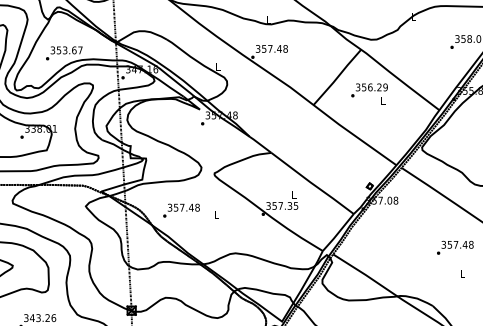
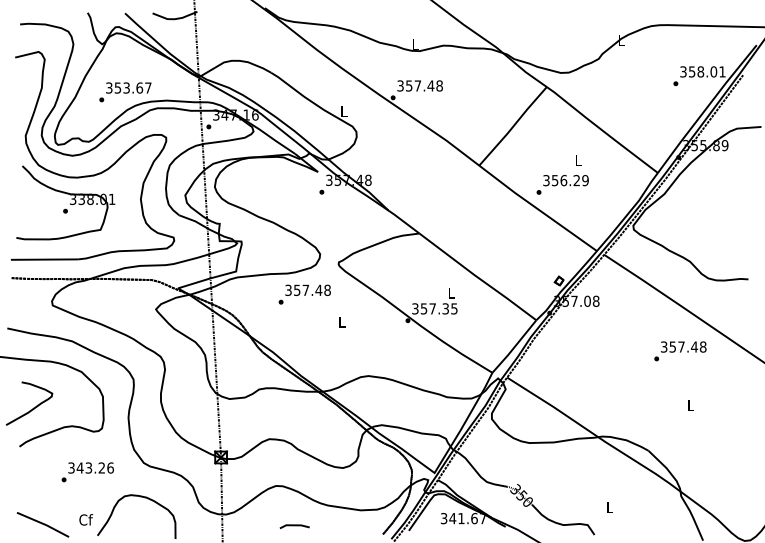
text: (369, 90) -> (562, 184), moved
text: (181, 210) -> (304, 294), moved
text: (455, 247) -> (680, 351), moved

